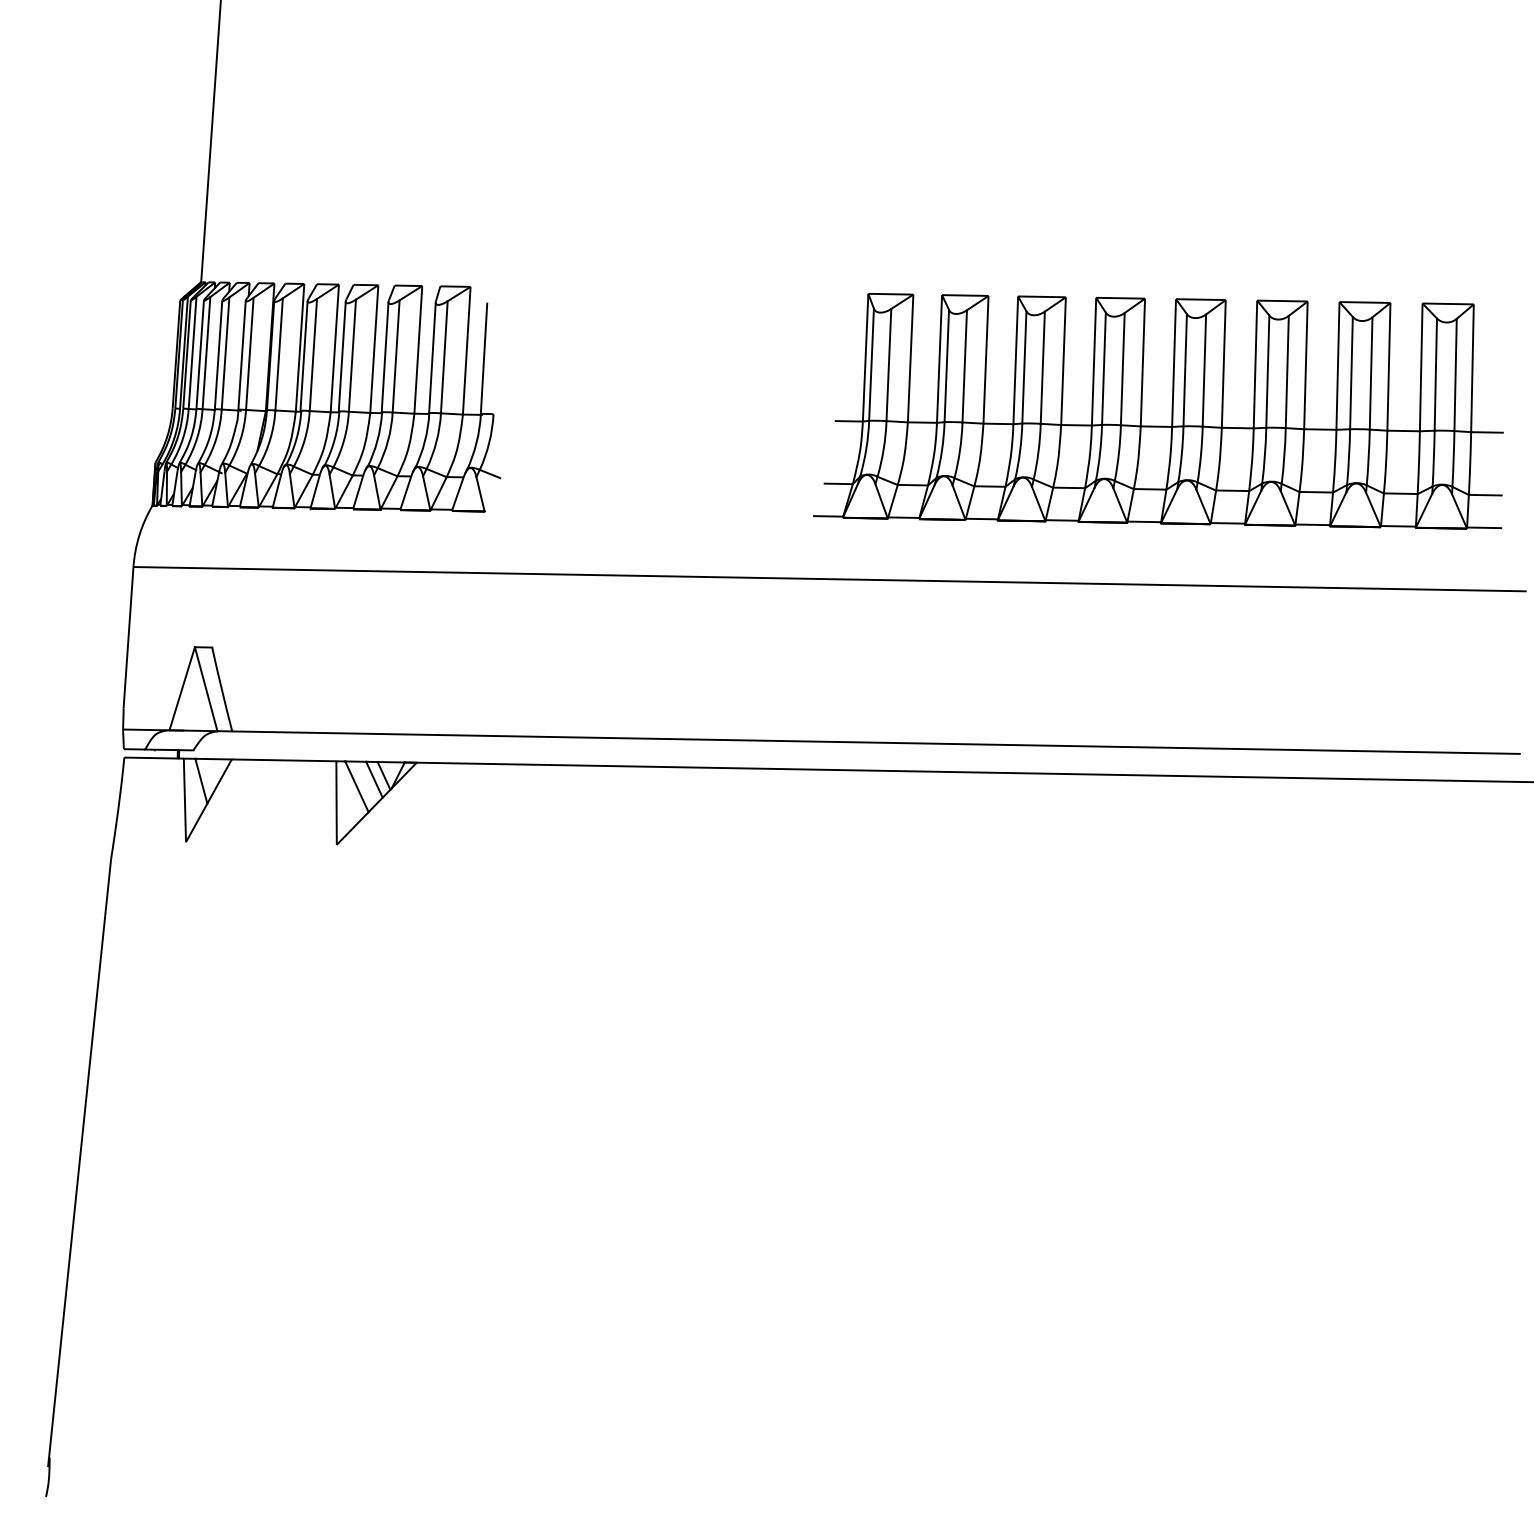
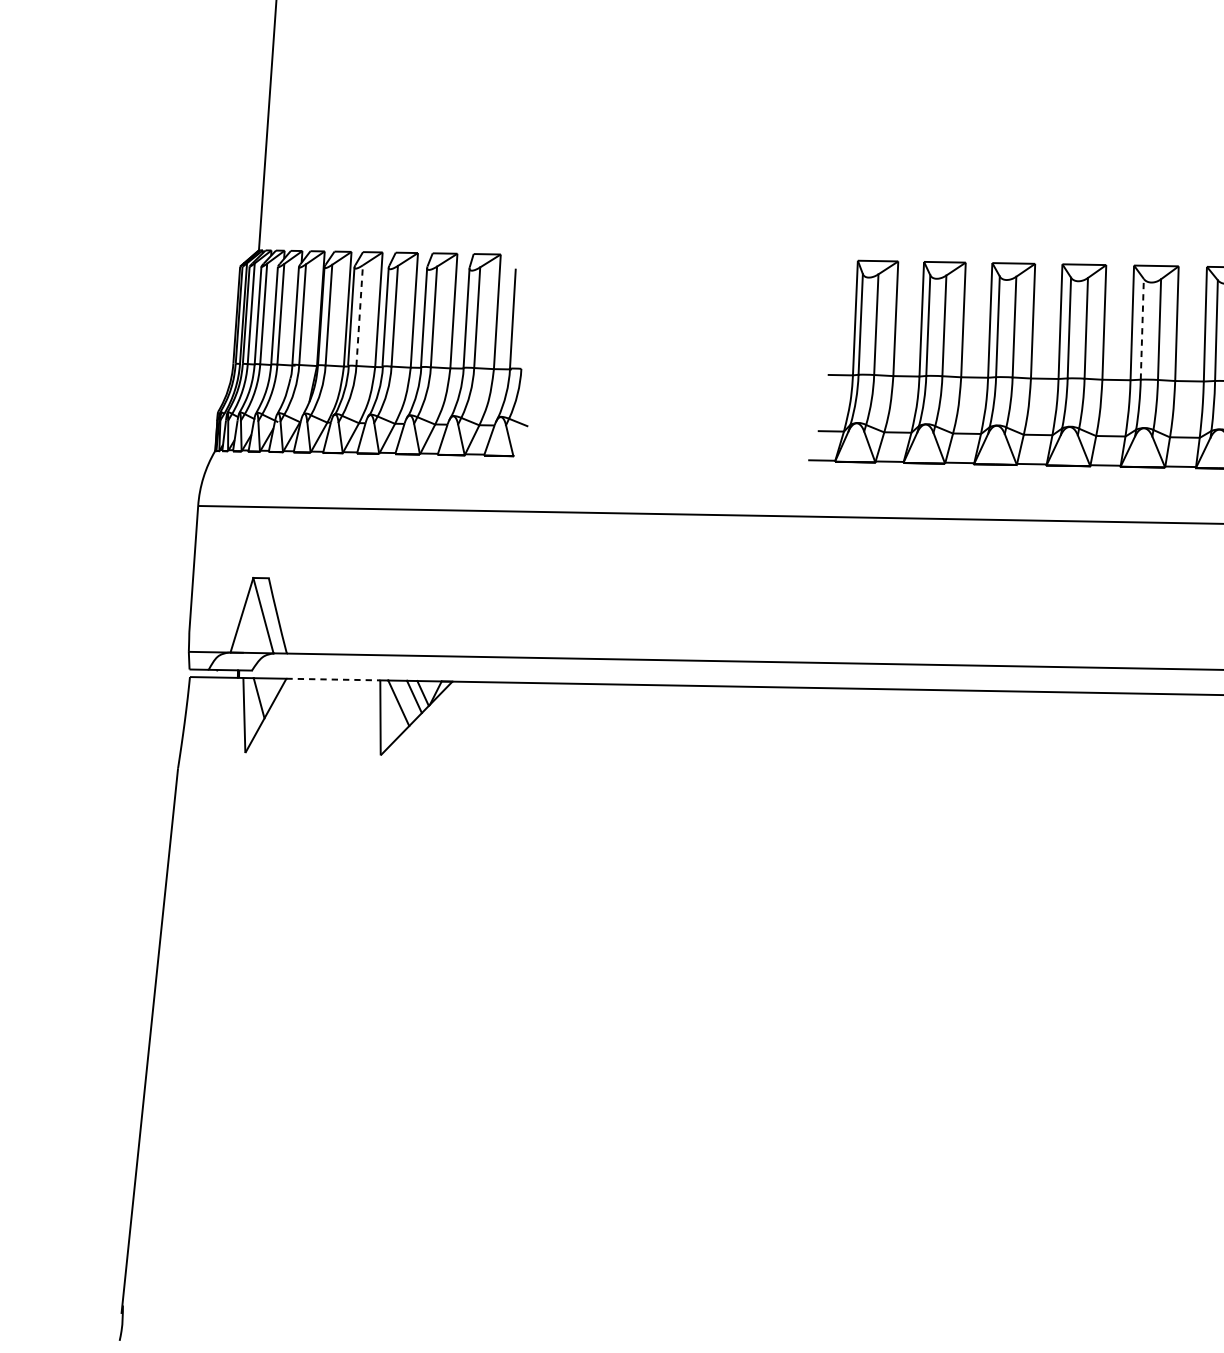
line: (313, 354) -> (359, 315), solid -> dashed
line: (1185, 369) -> (1142, 328), solid -> dashed
line: (283, 760) -> (332, 679), solid -> dashed

